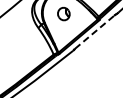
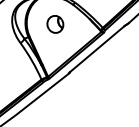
line: (94, 32) -> (97, 49), dashed -> solid

